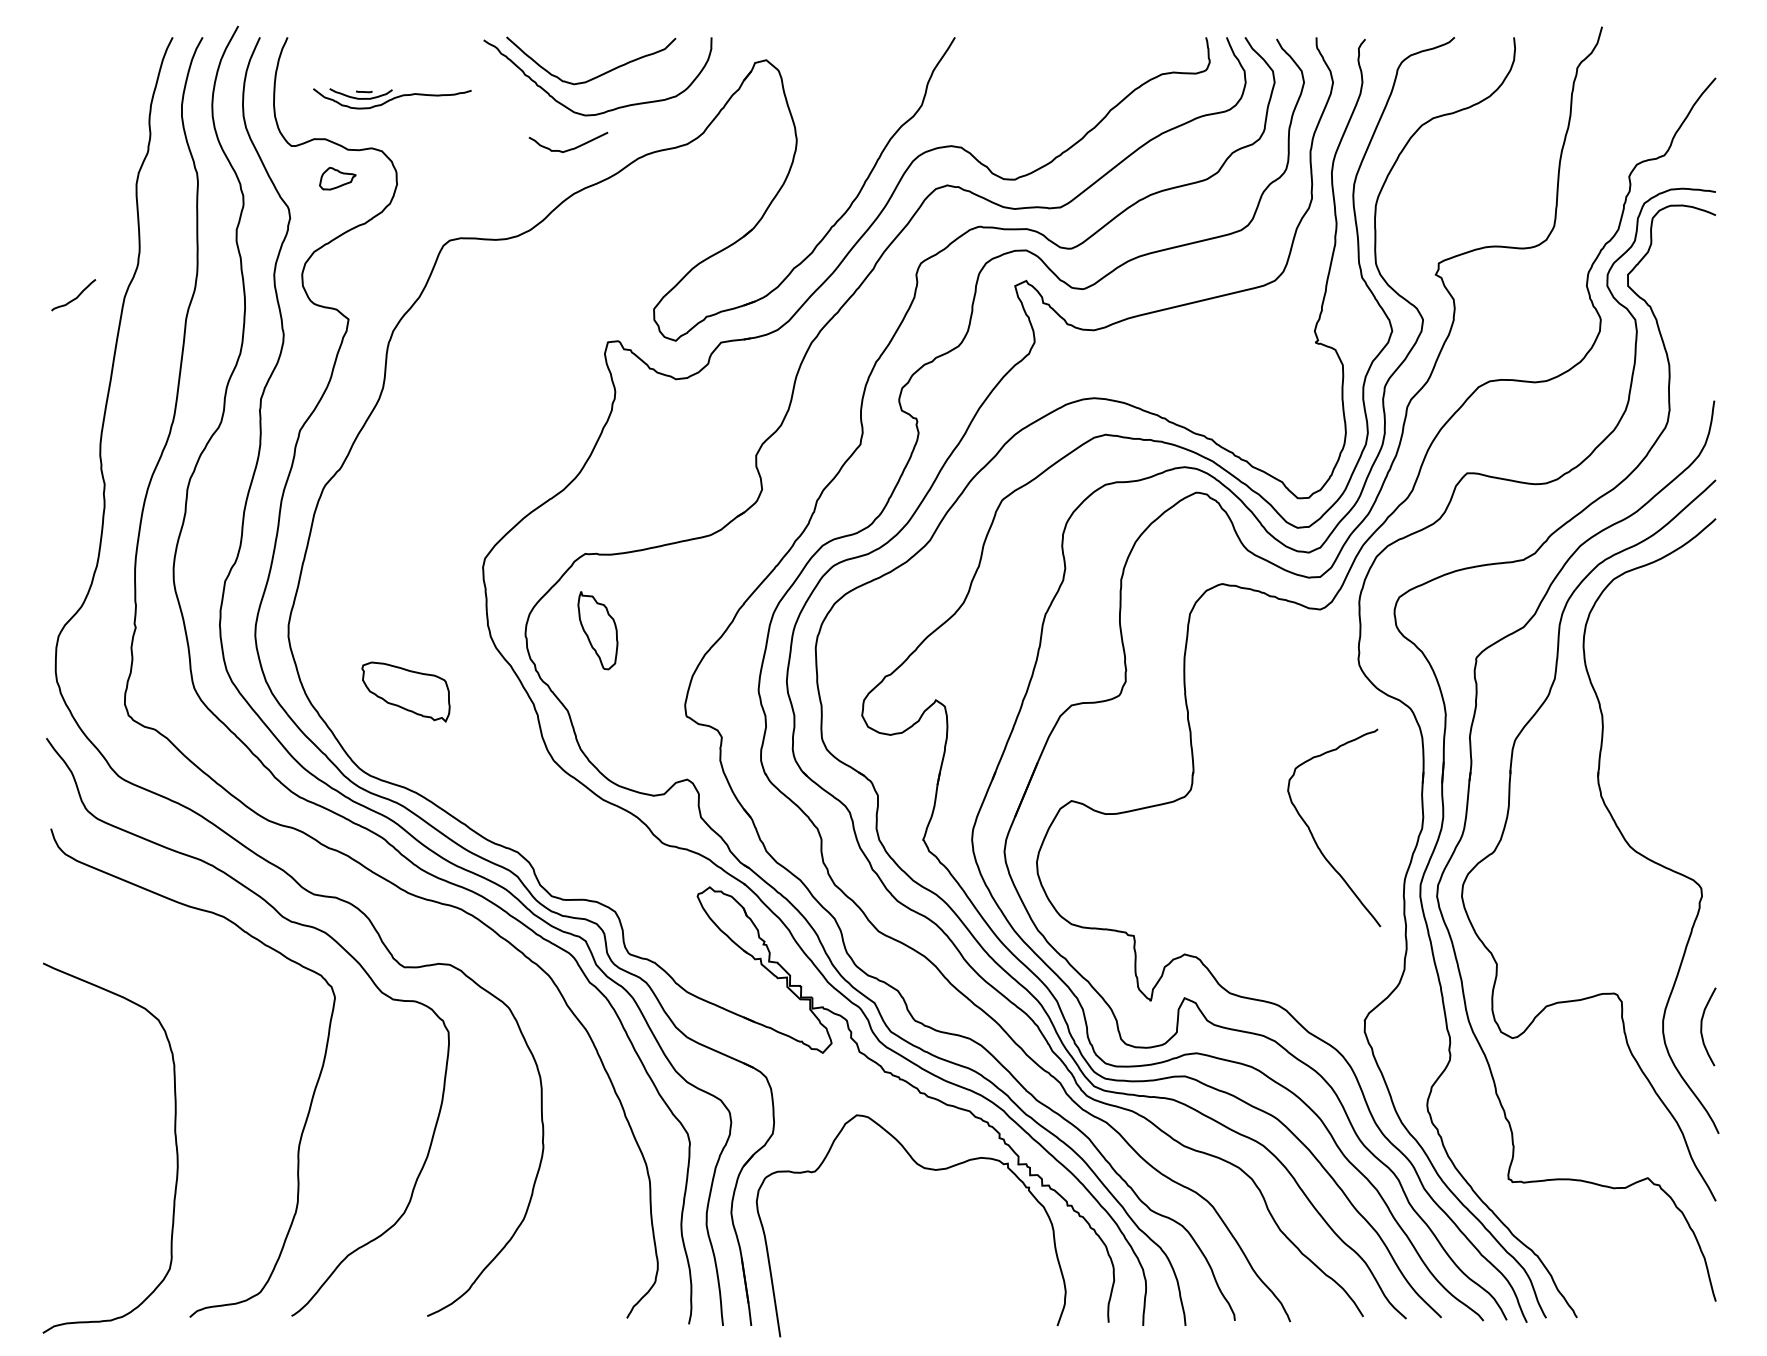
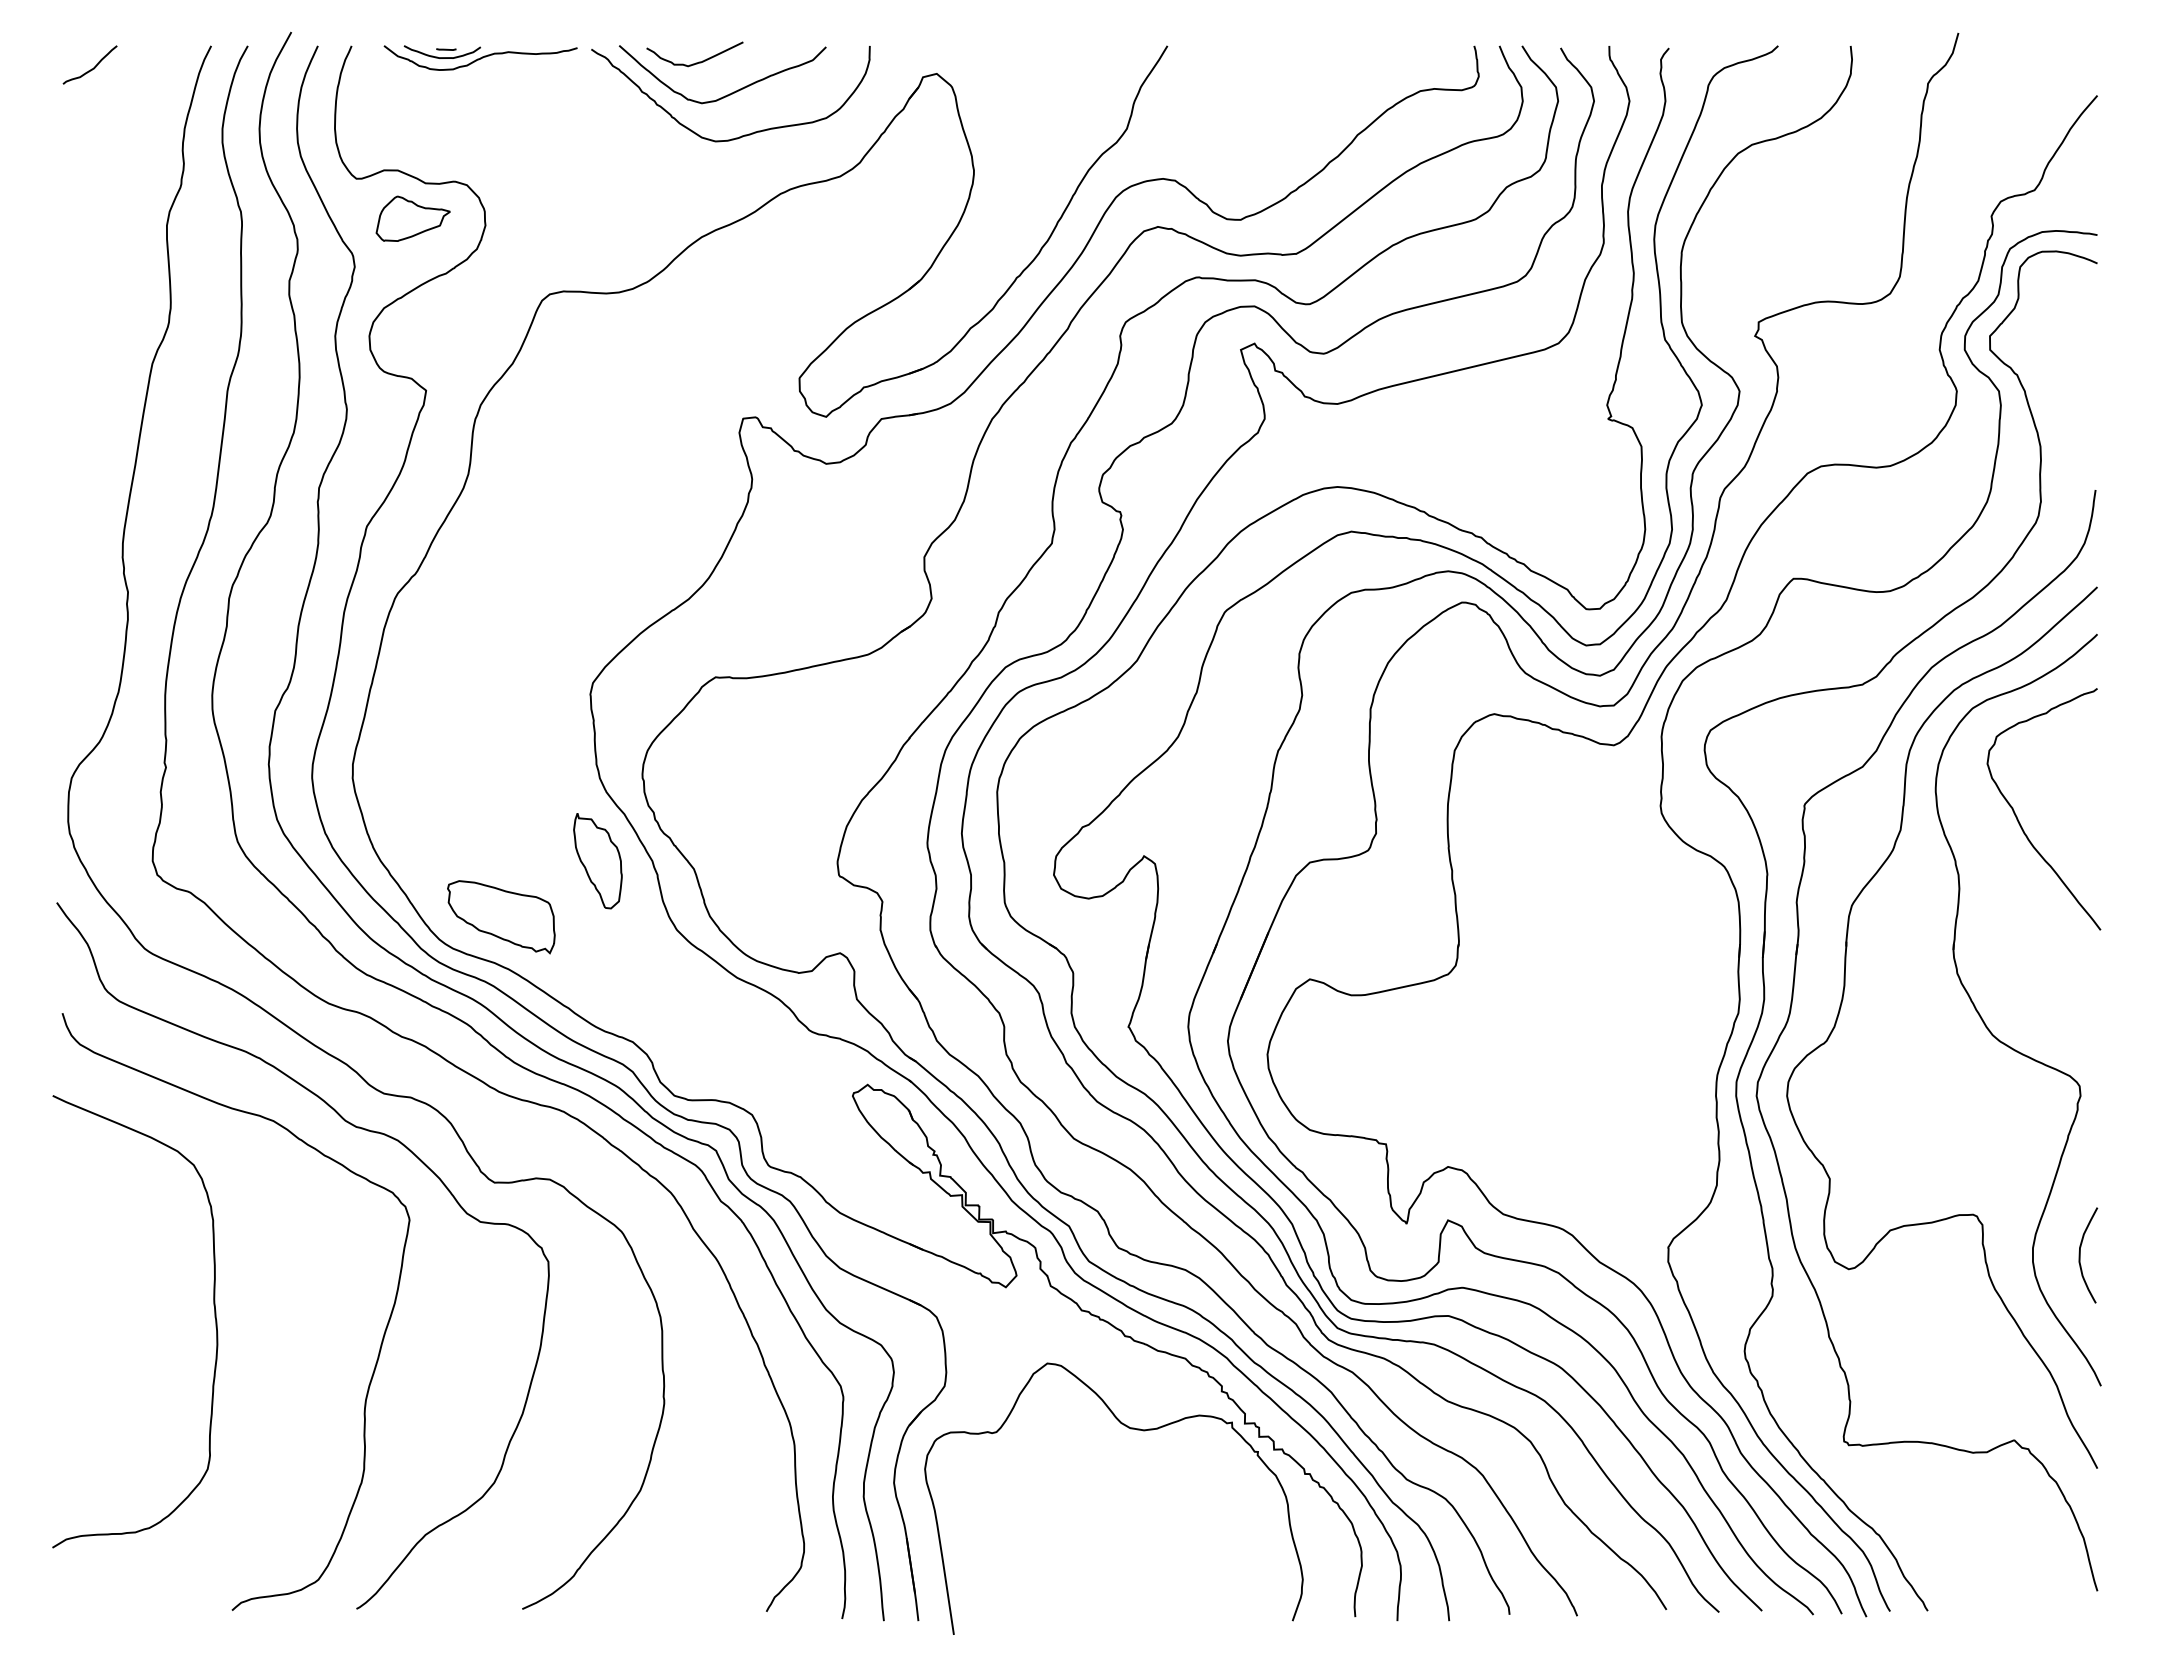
part: (392, 98) -> (480, 57), moved
curve: (568, 149) -> (695, 62), moved
part: (337, 178) -> (412, 218), size x1.67
curve: (74, 297) -> (91, 68), moved
part: (597, 630) -> (597, 861), moved
part: (406, 692) -> (501, 917), moved
curve: (1313, 835) -> (2018, 818), moved
curve: (175, 1144) -> (214, 1317), moved

